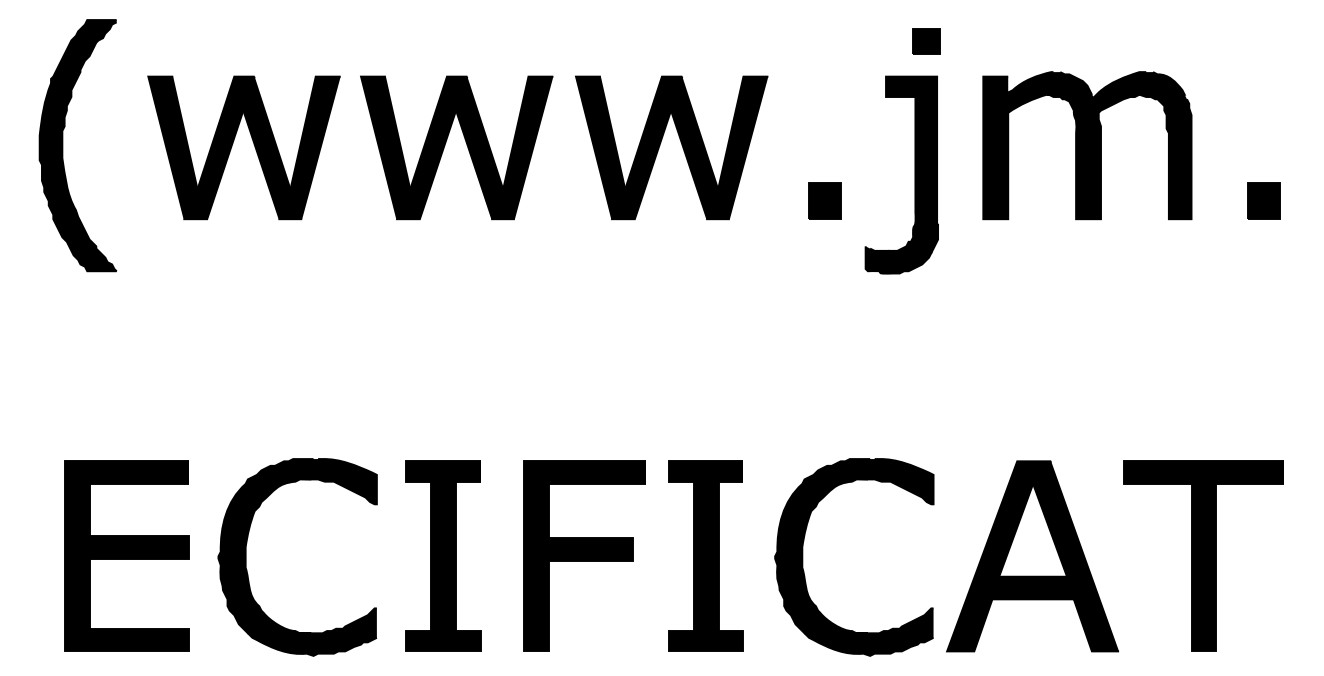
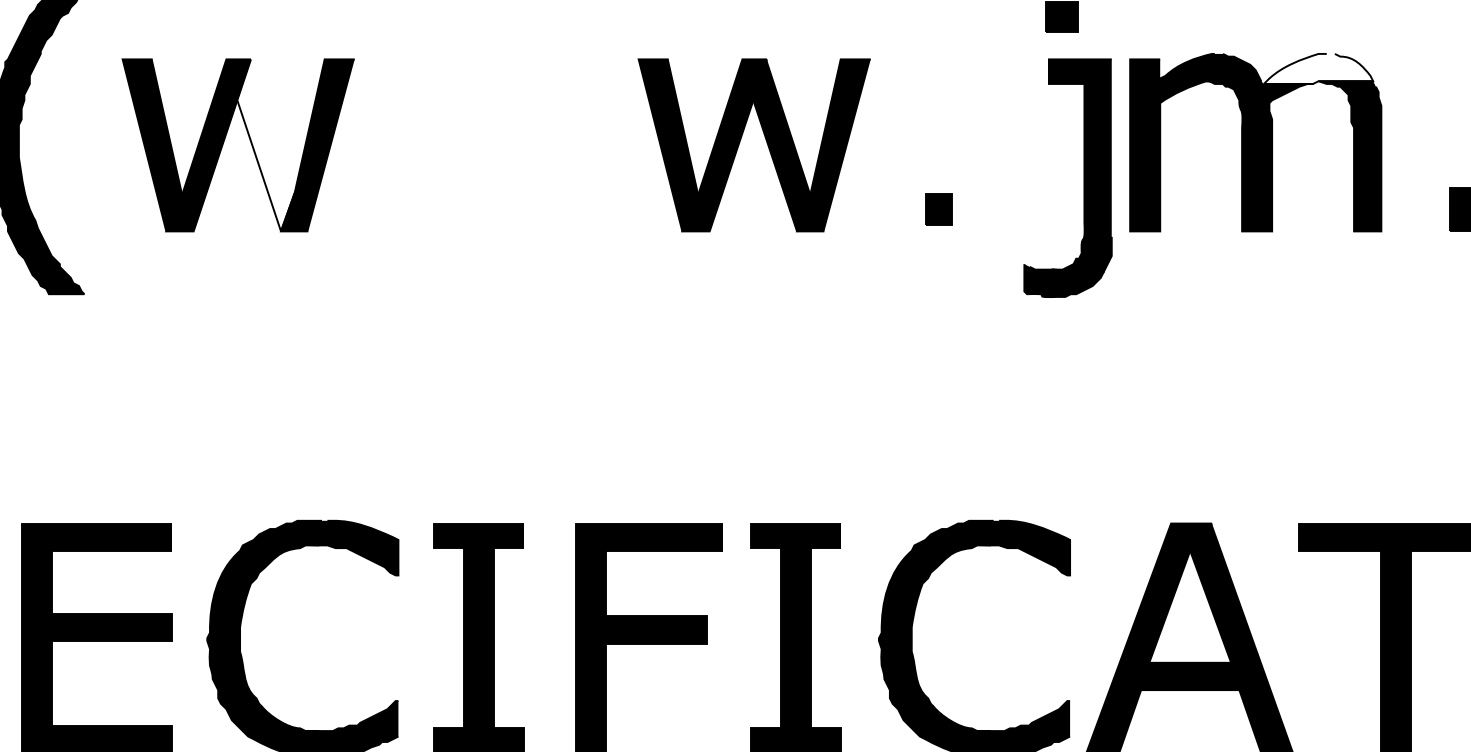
fill: (1139, 84) -> (1318, 68), removed
part: (466, 145) -> (506, 142), removed
fill: (266, 147) -> (265, 144), removed
part: (914, 174) -> (1083, 177), moved
part: (824, 200) -> (938, 208), size x0.7

